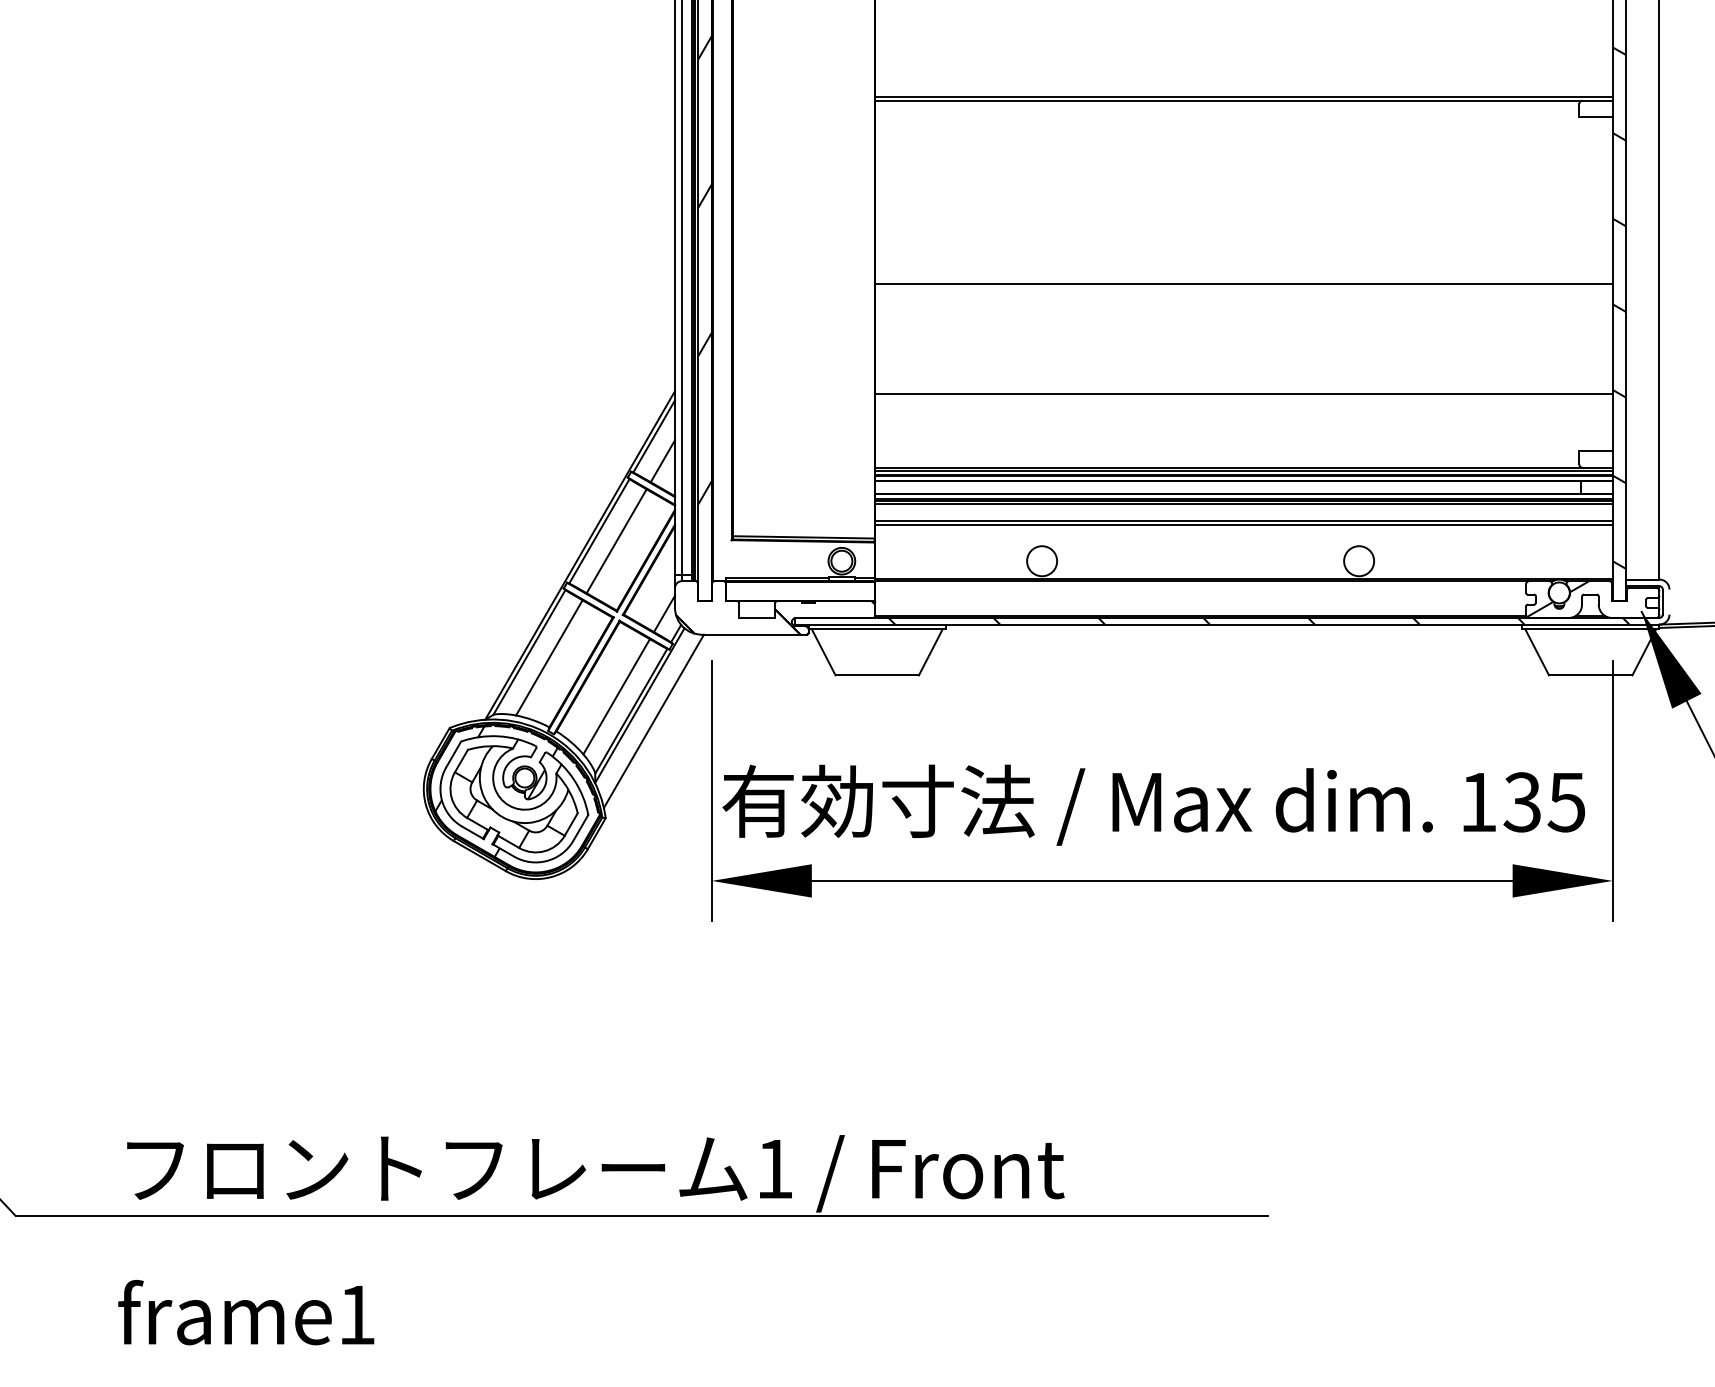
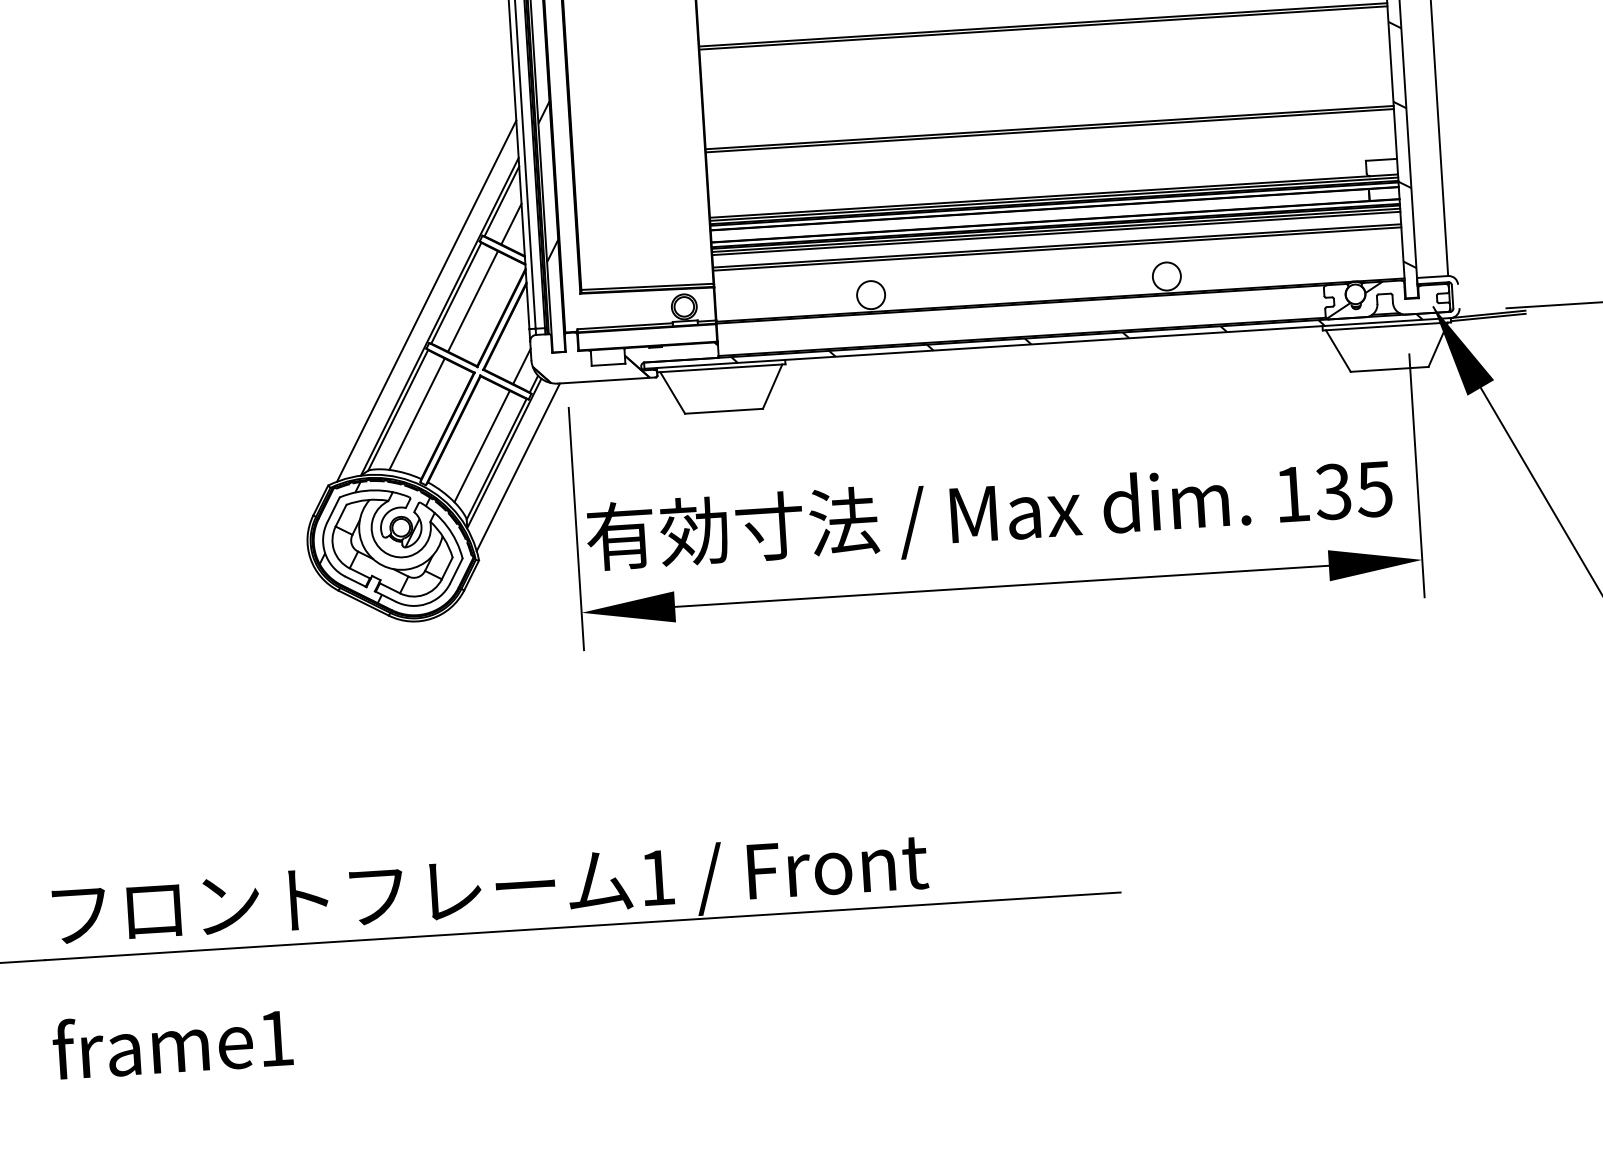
line: (1243, 287) -> (1042, 27), added
line: (1243, 397) -> (1049, 130), added
line: (1243, 507) -> (1055, 233), added
line: (567, 537) -> (426, 300), added

